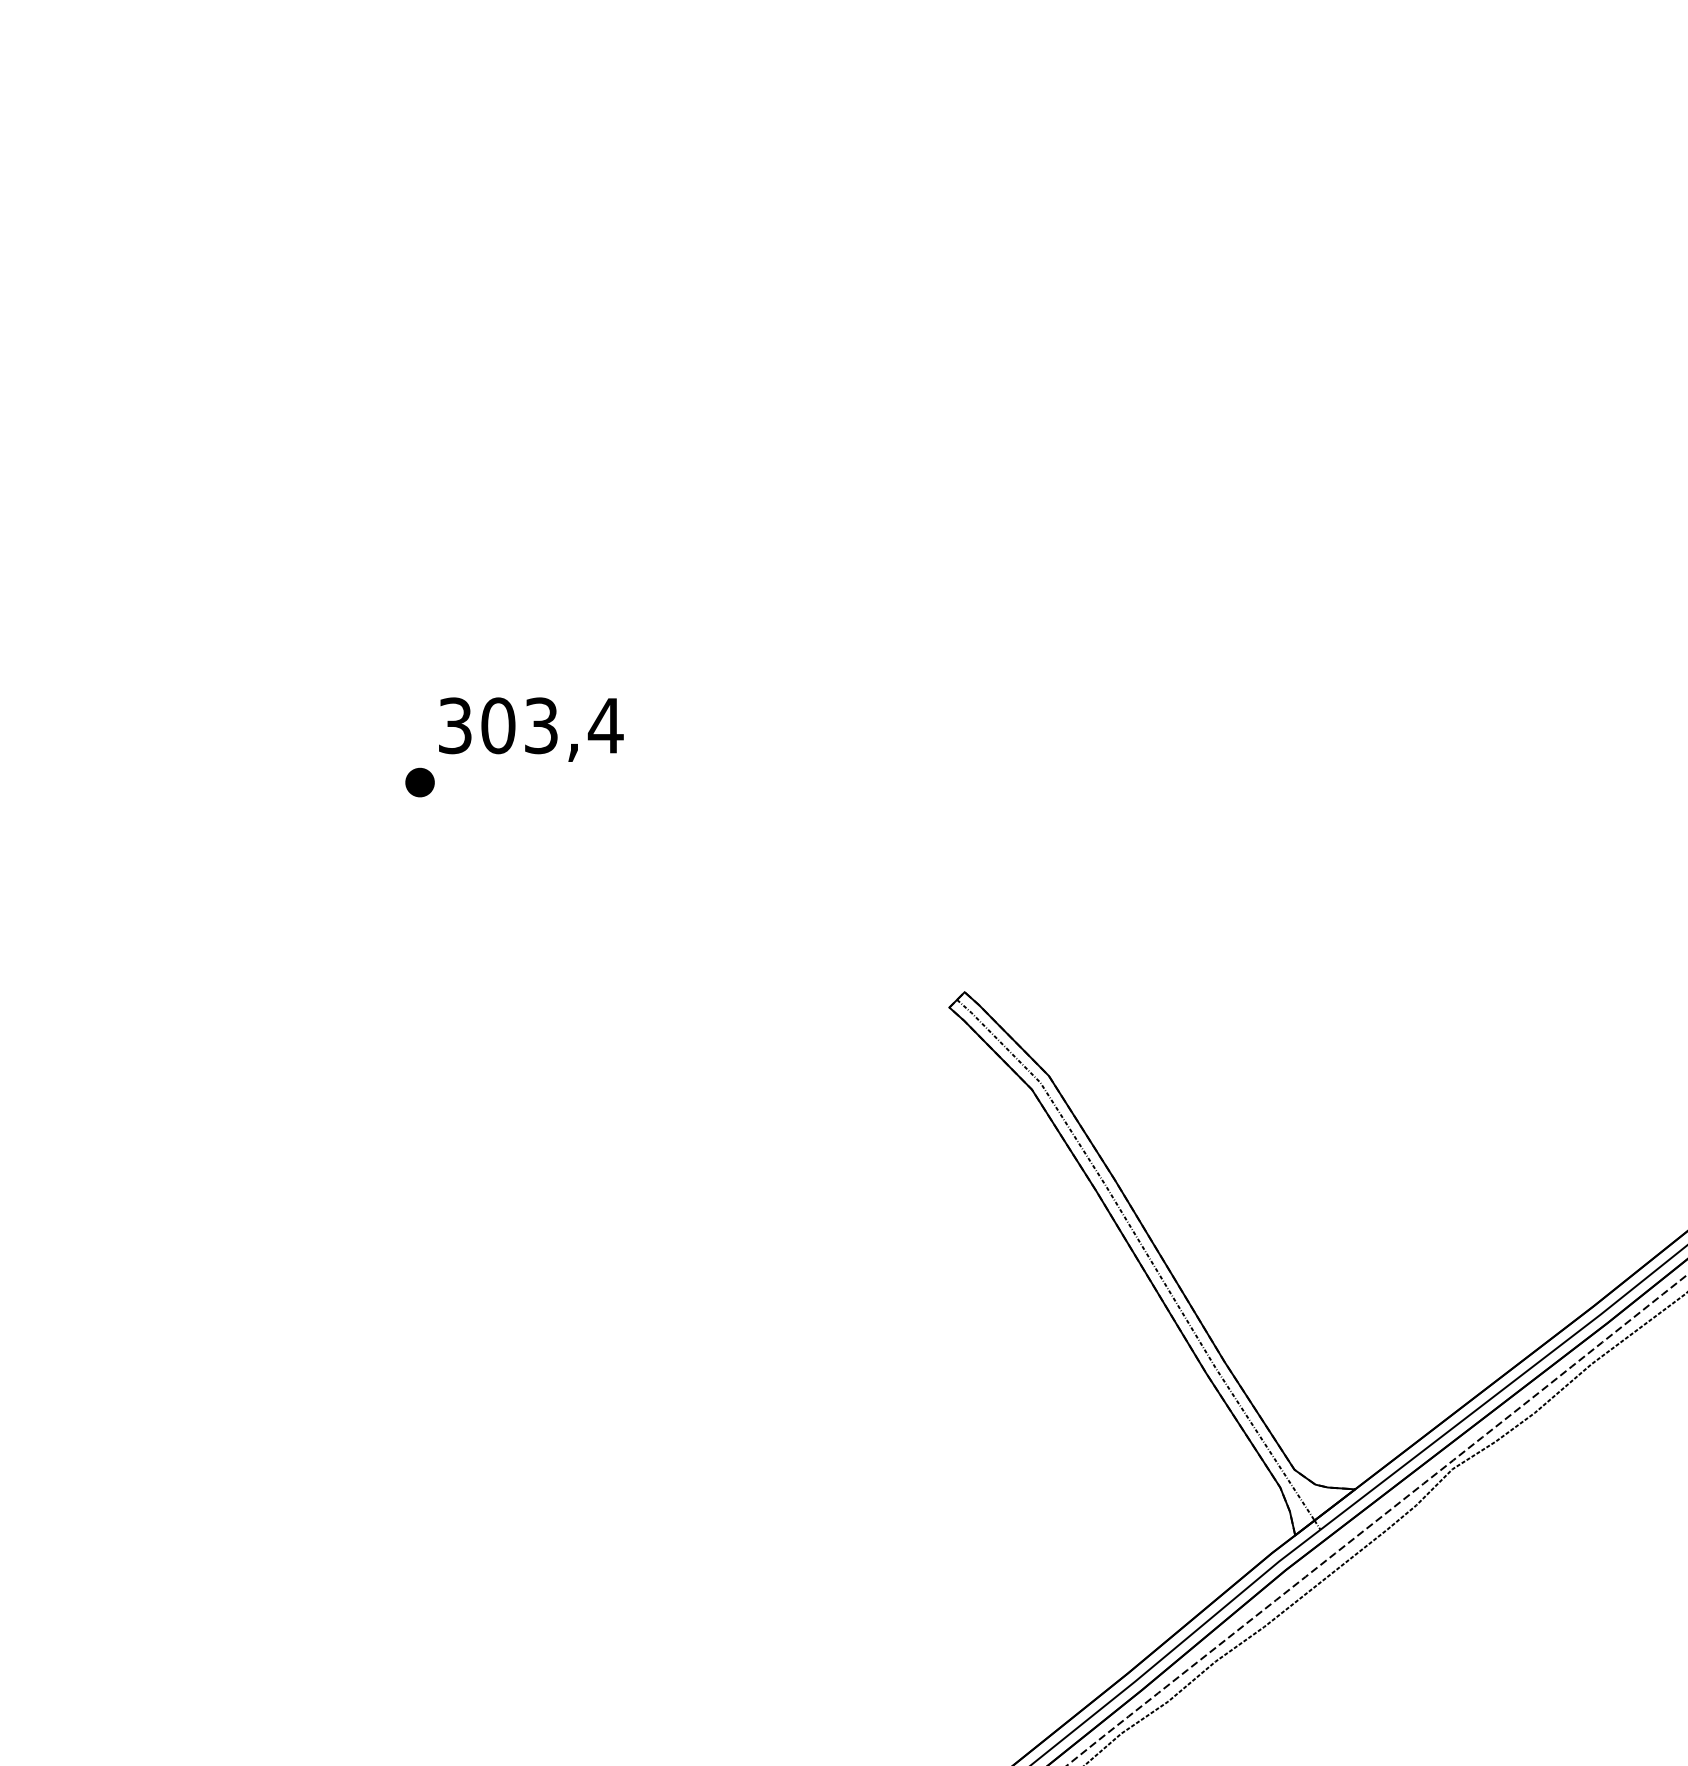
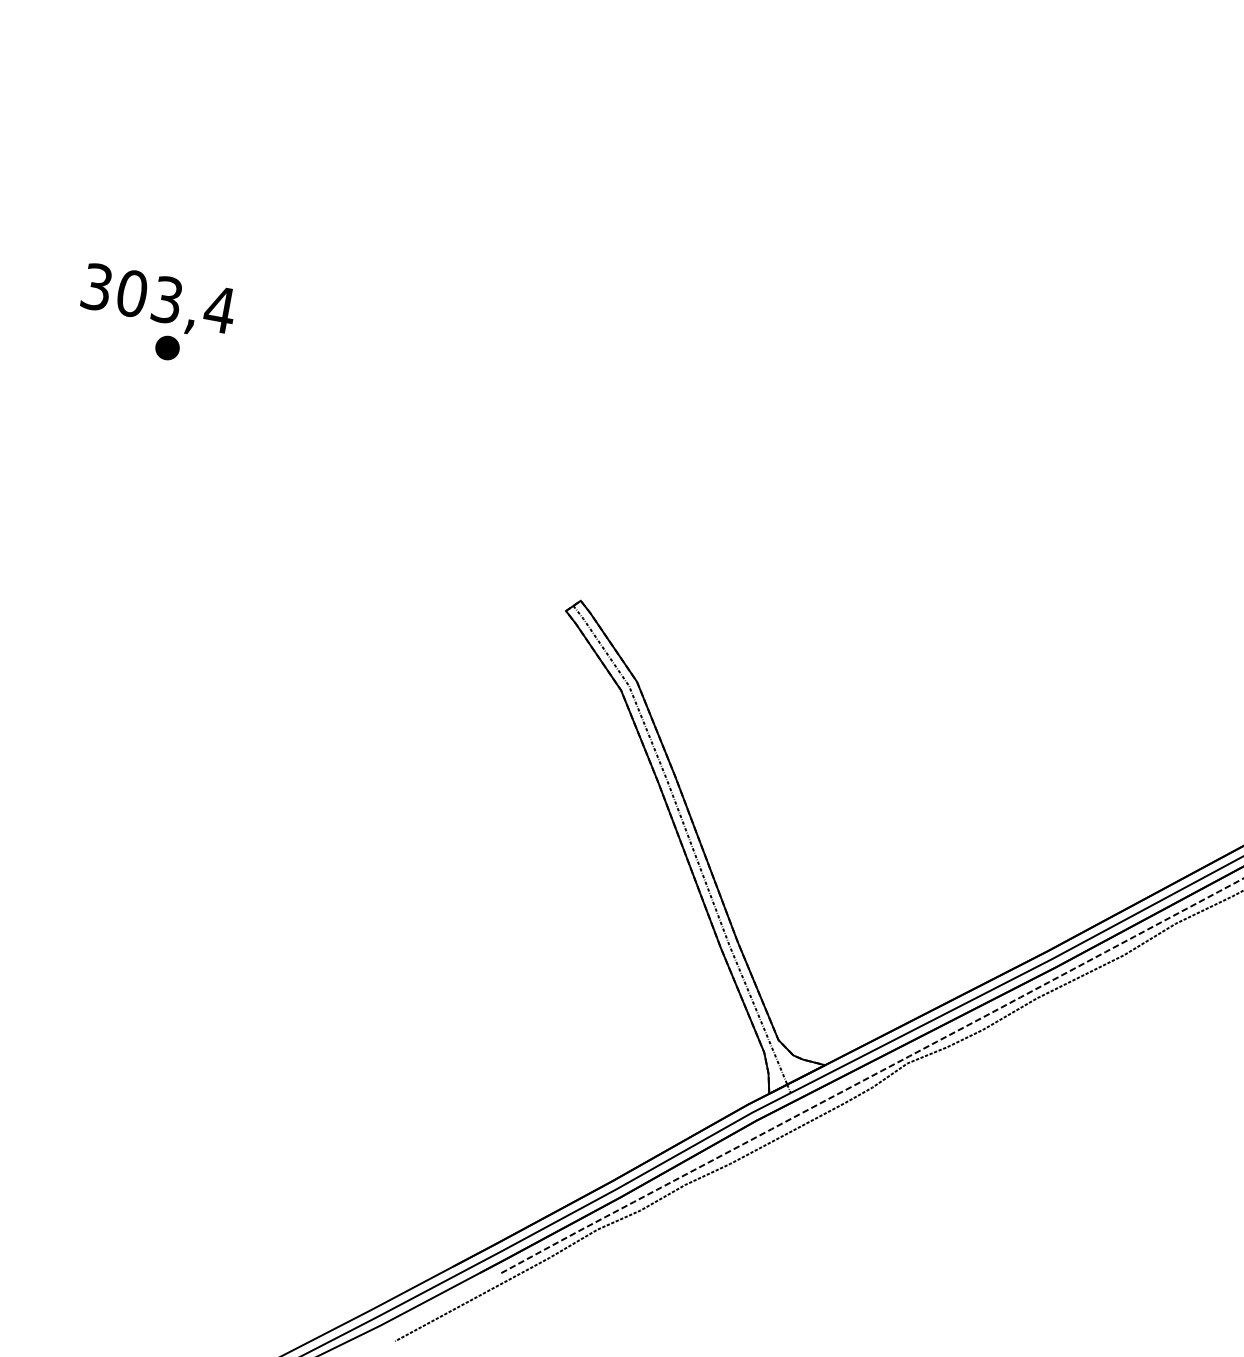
text: (531, 729) -> (158, 301), moved

